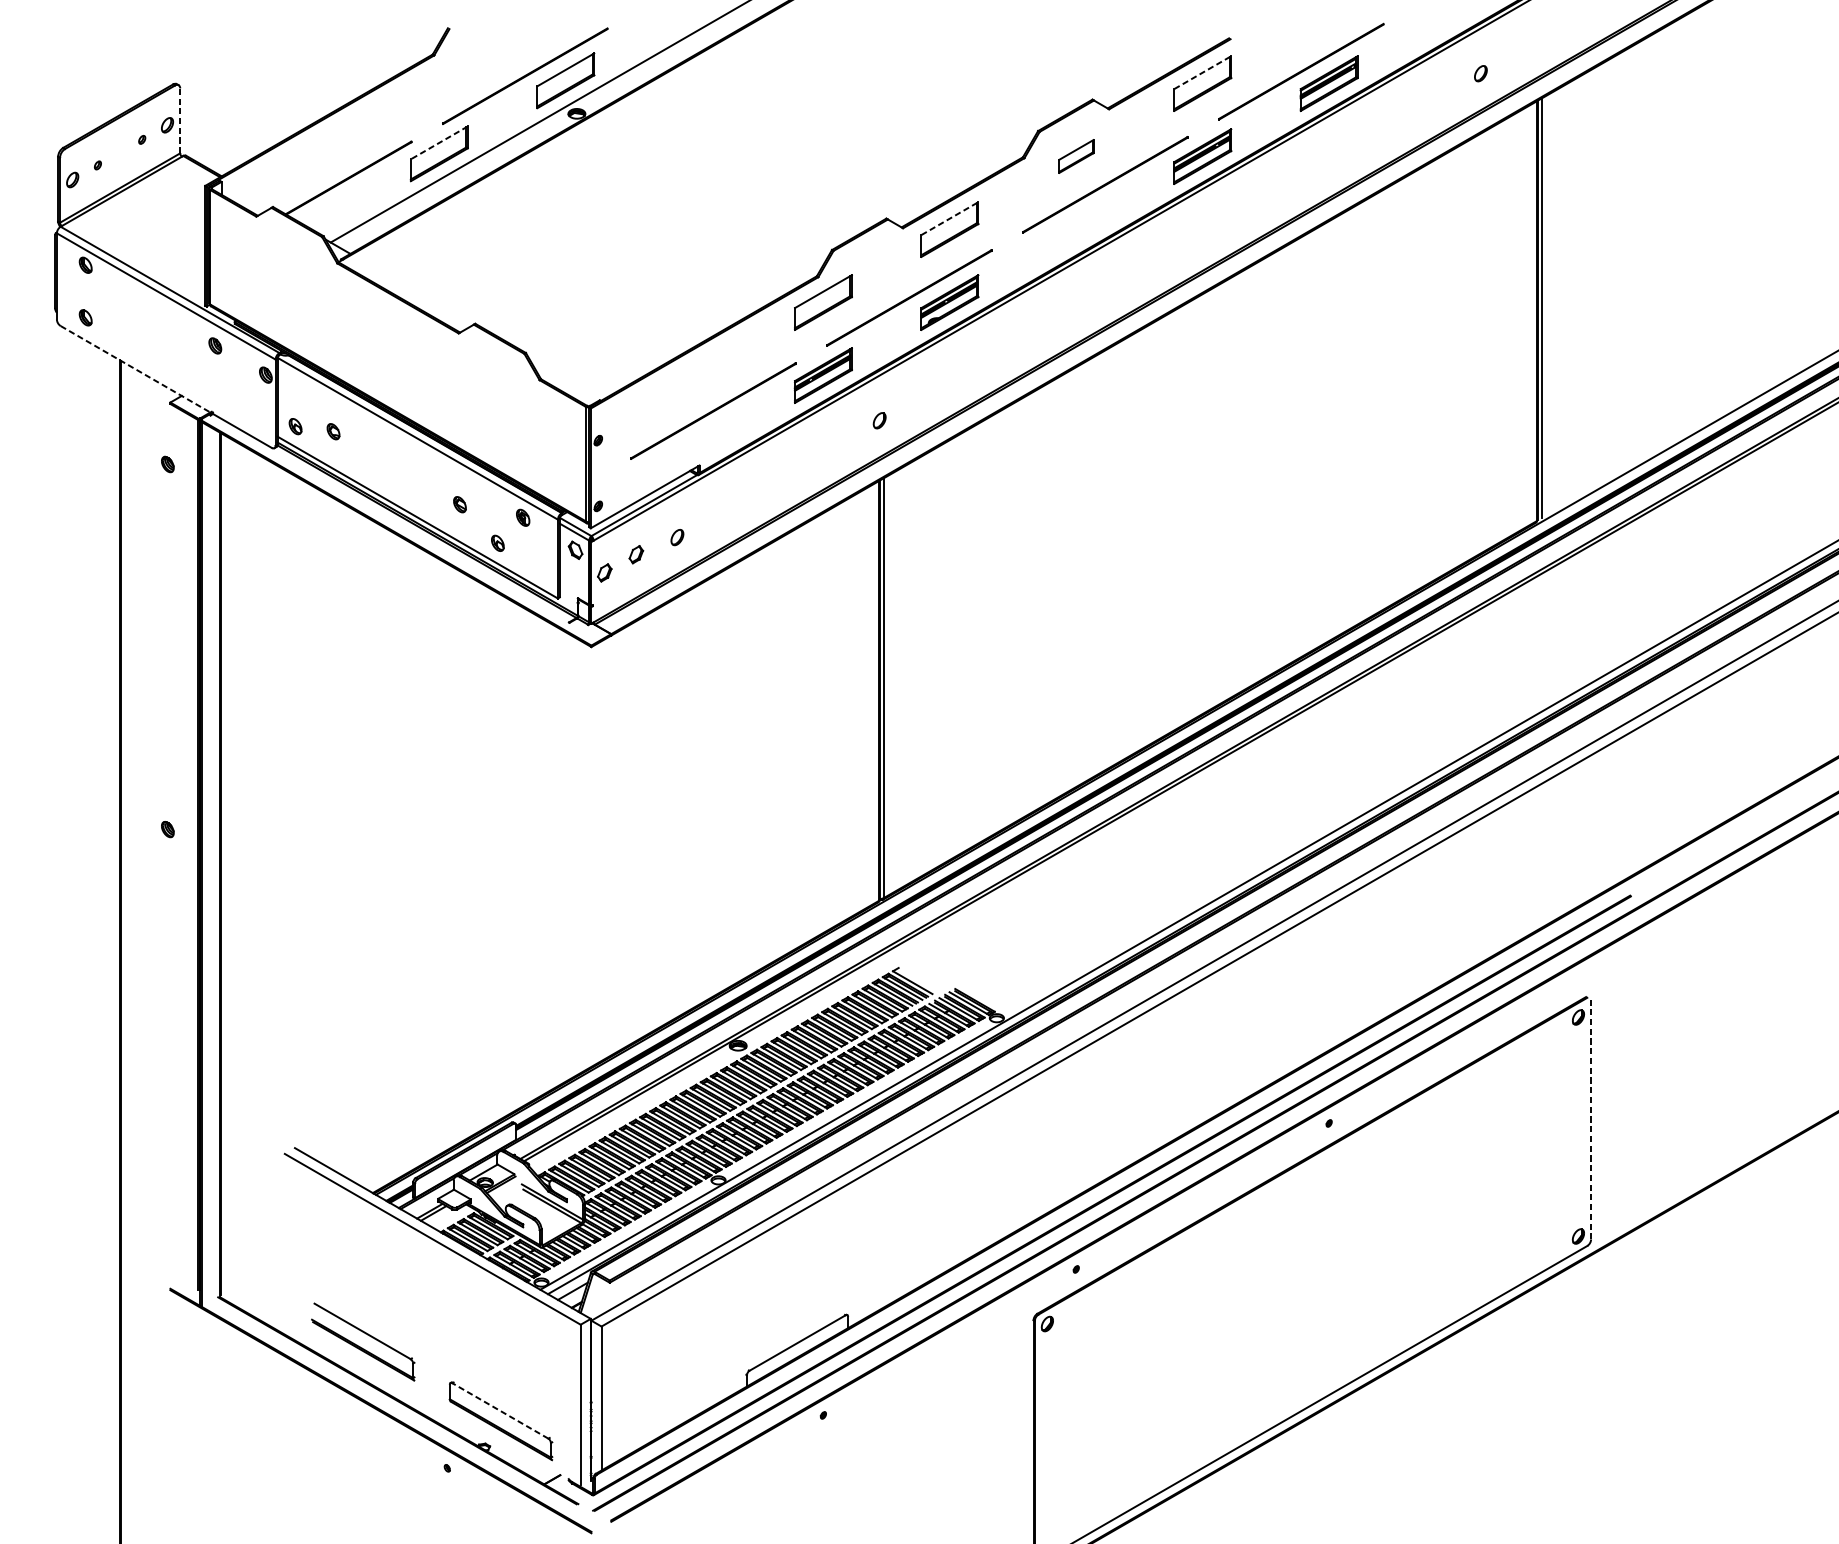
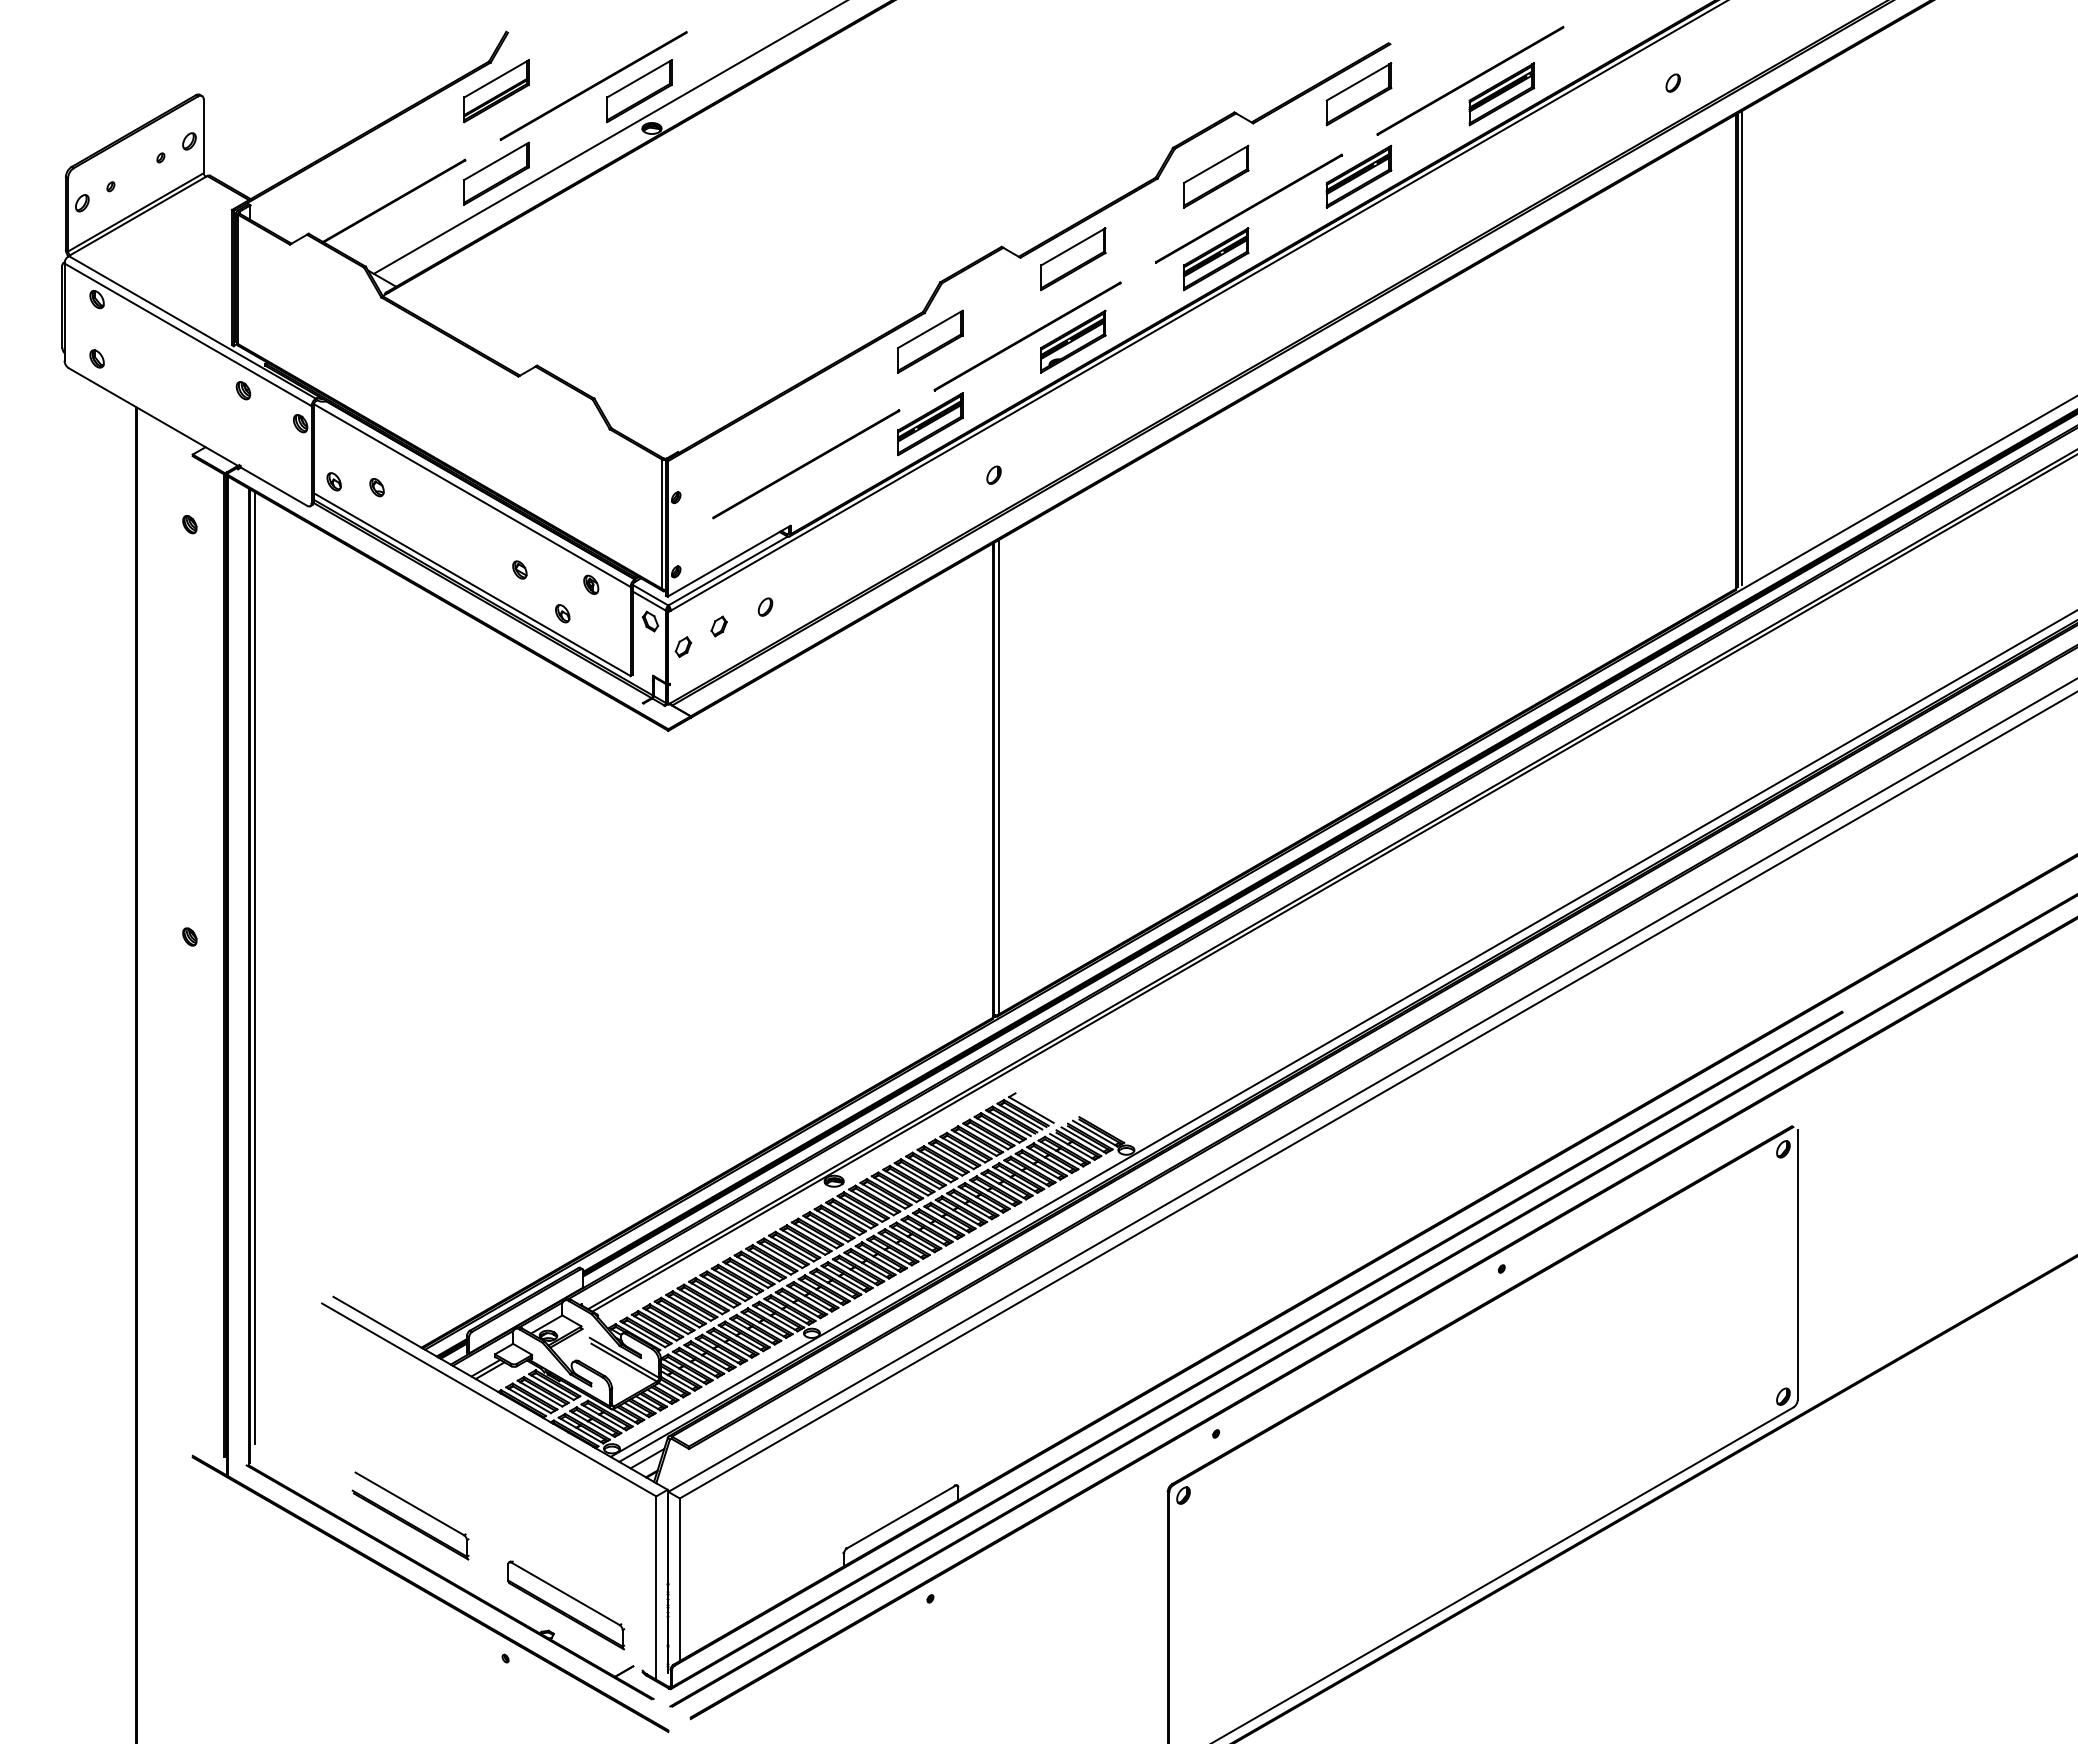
line: (1203, 72) -> (1359, 81), dashed -> solid
part: (439, 81) -> (496, 91), added
line: (179, 120) -> (203, 136), dashed -> solid
line: (439, 143) -> (496, 161), dashed -> solid
part: (1076, 156) -> (1216, 176), size x1.67
line: (950, 218) -> (1073, 246), dashed -> solid
part: (1075, 229) -> (1215, 259), added
line: (135, 369) -> (153, 417), dashed -> solid
line: (225, 856) -> (255, 967), added
line: (1590, 1119) -> (1797, 1264), dashed -> solid
line: (500, 1410) -> (565, 1593), dashed -> solid

